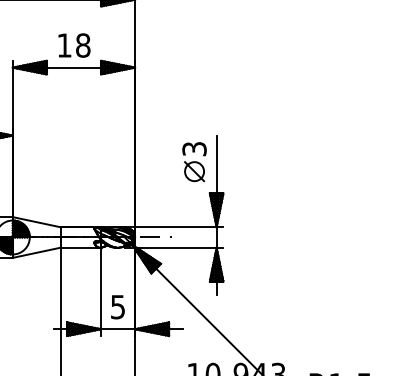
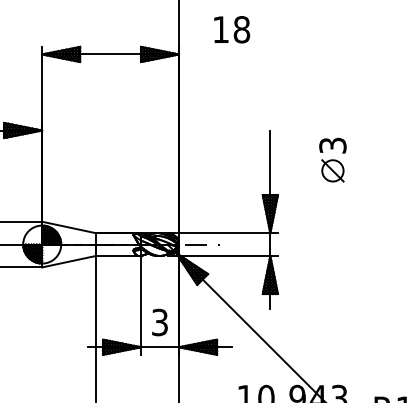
text: (74, 45) -> (232, 29), moved
part: (194, 162) -> (332, 160), moved
text: (117, 306) -> (159, 321), 5 -> 3

